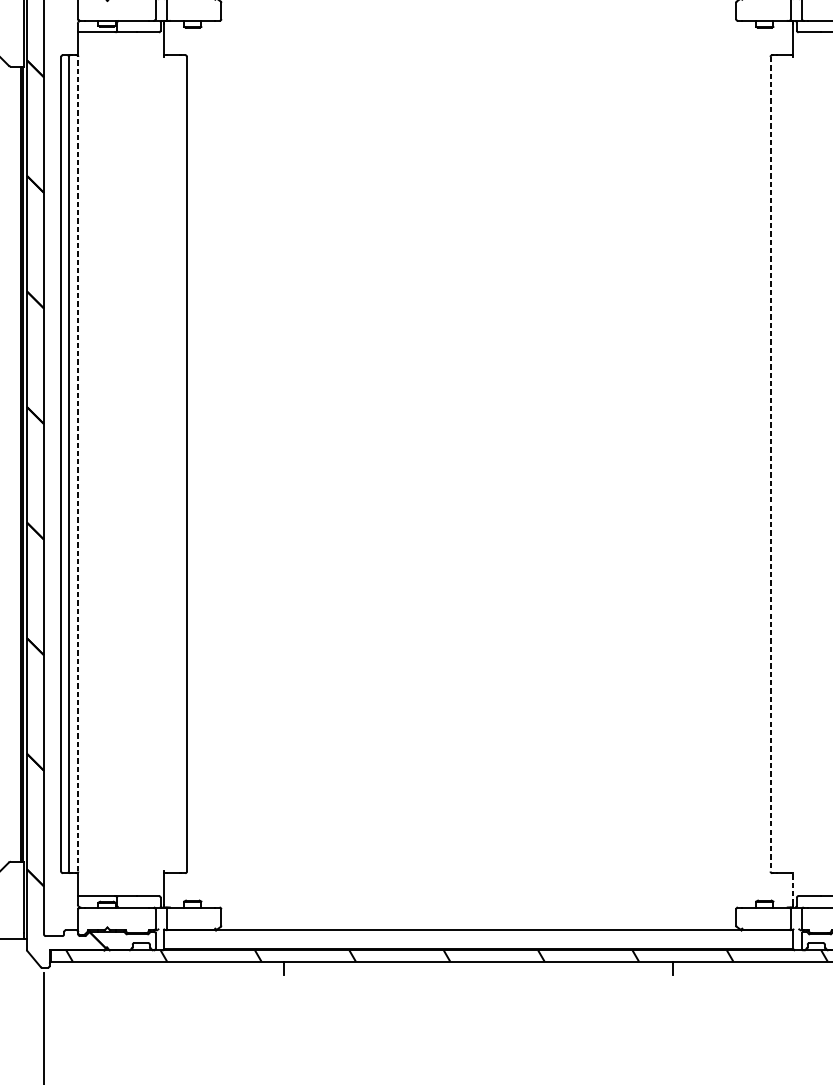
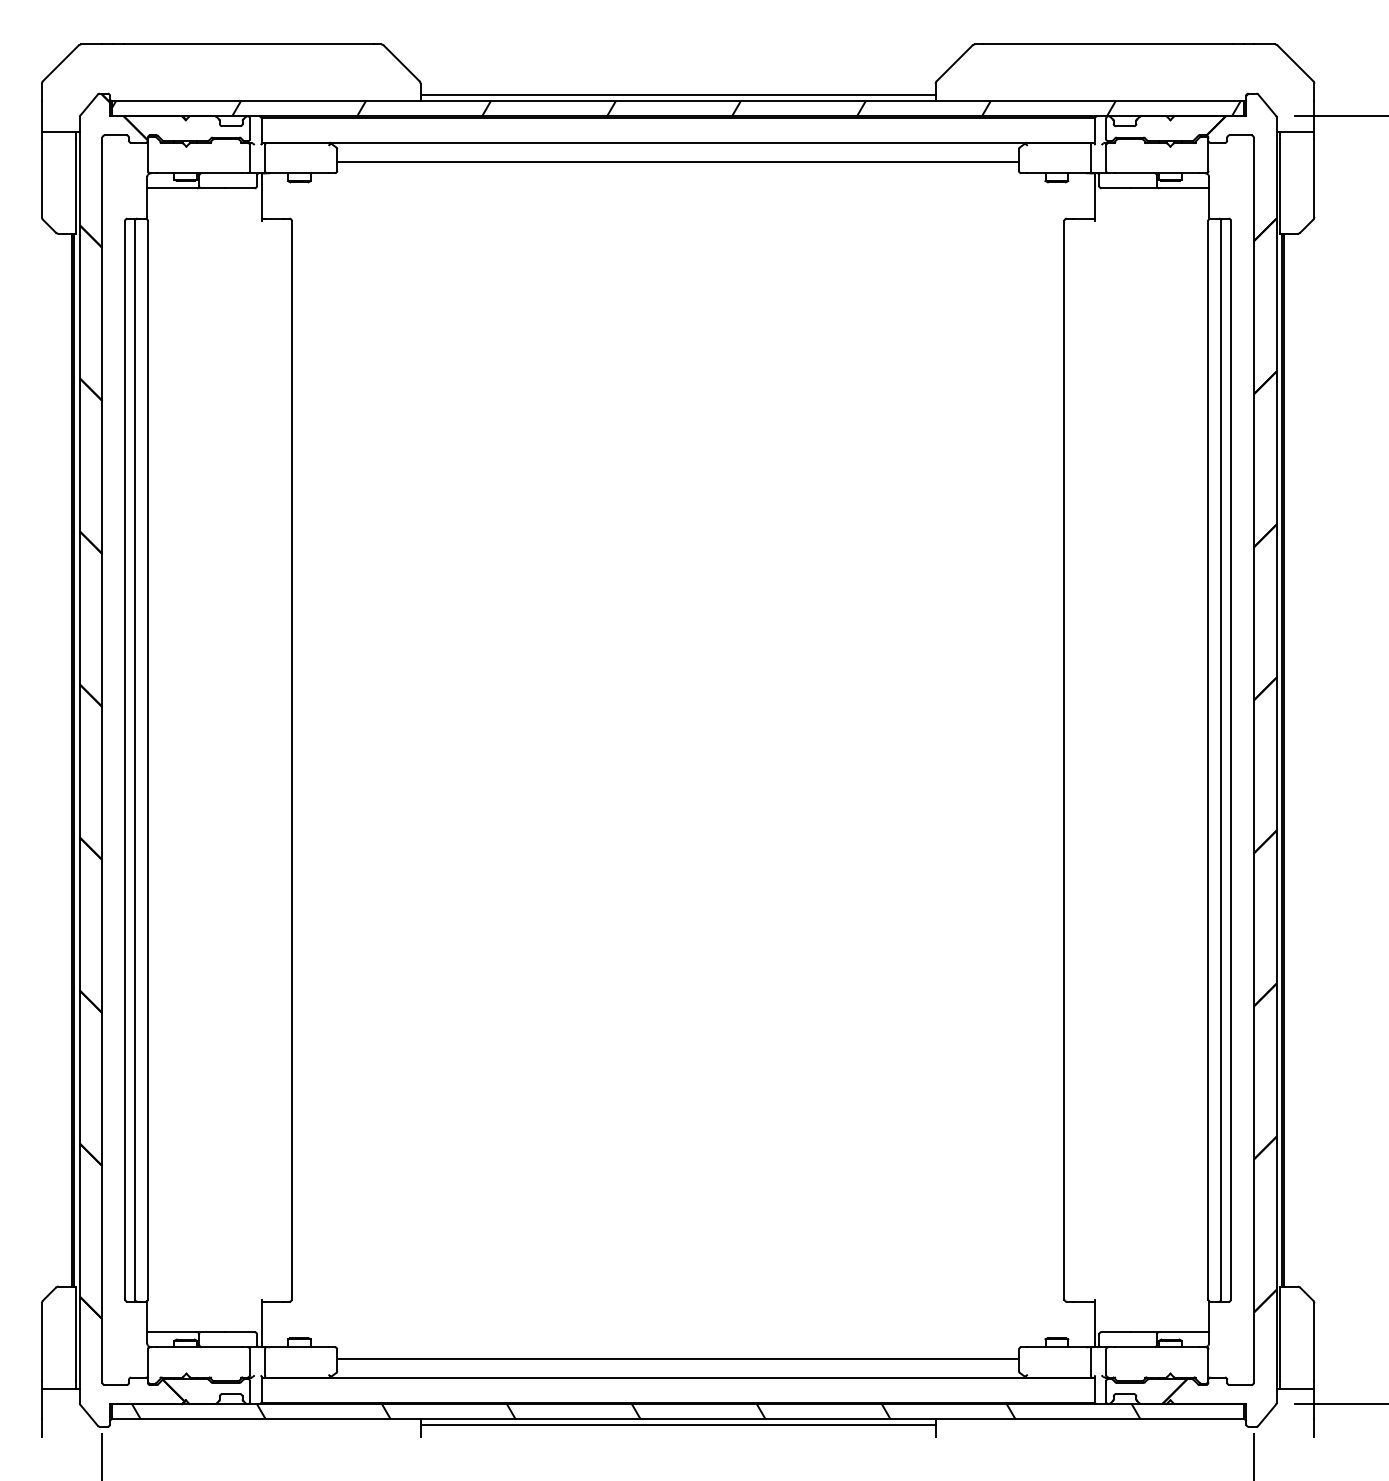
line: (478, 12) -> (677, 161), added
line: (78, 463) -> (147, 759), dashed -> solid
line: (770, 464) -> (1064, 760), dashed -> solid
line: (793, 888) -> (1094, 1321), dashed -> solid
line: (478, 916) -> (677, 1358), added
line: (478, 966) -> (677, 1425), added

